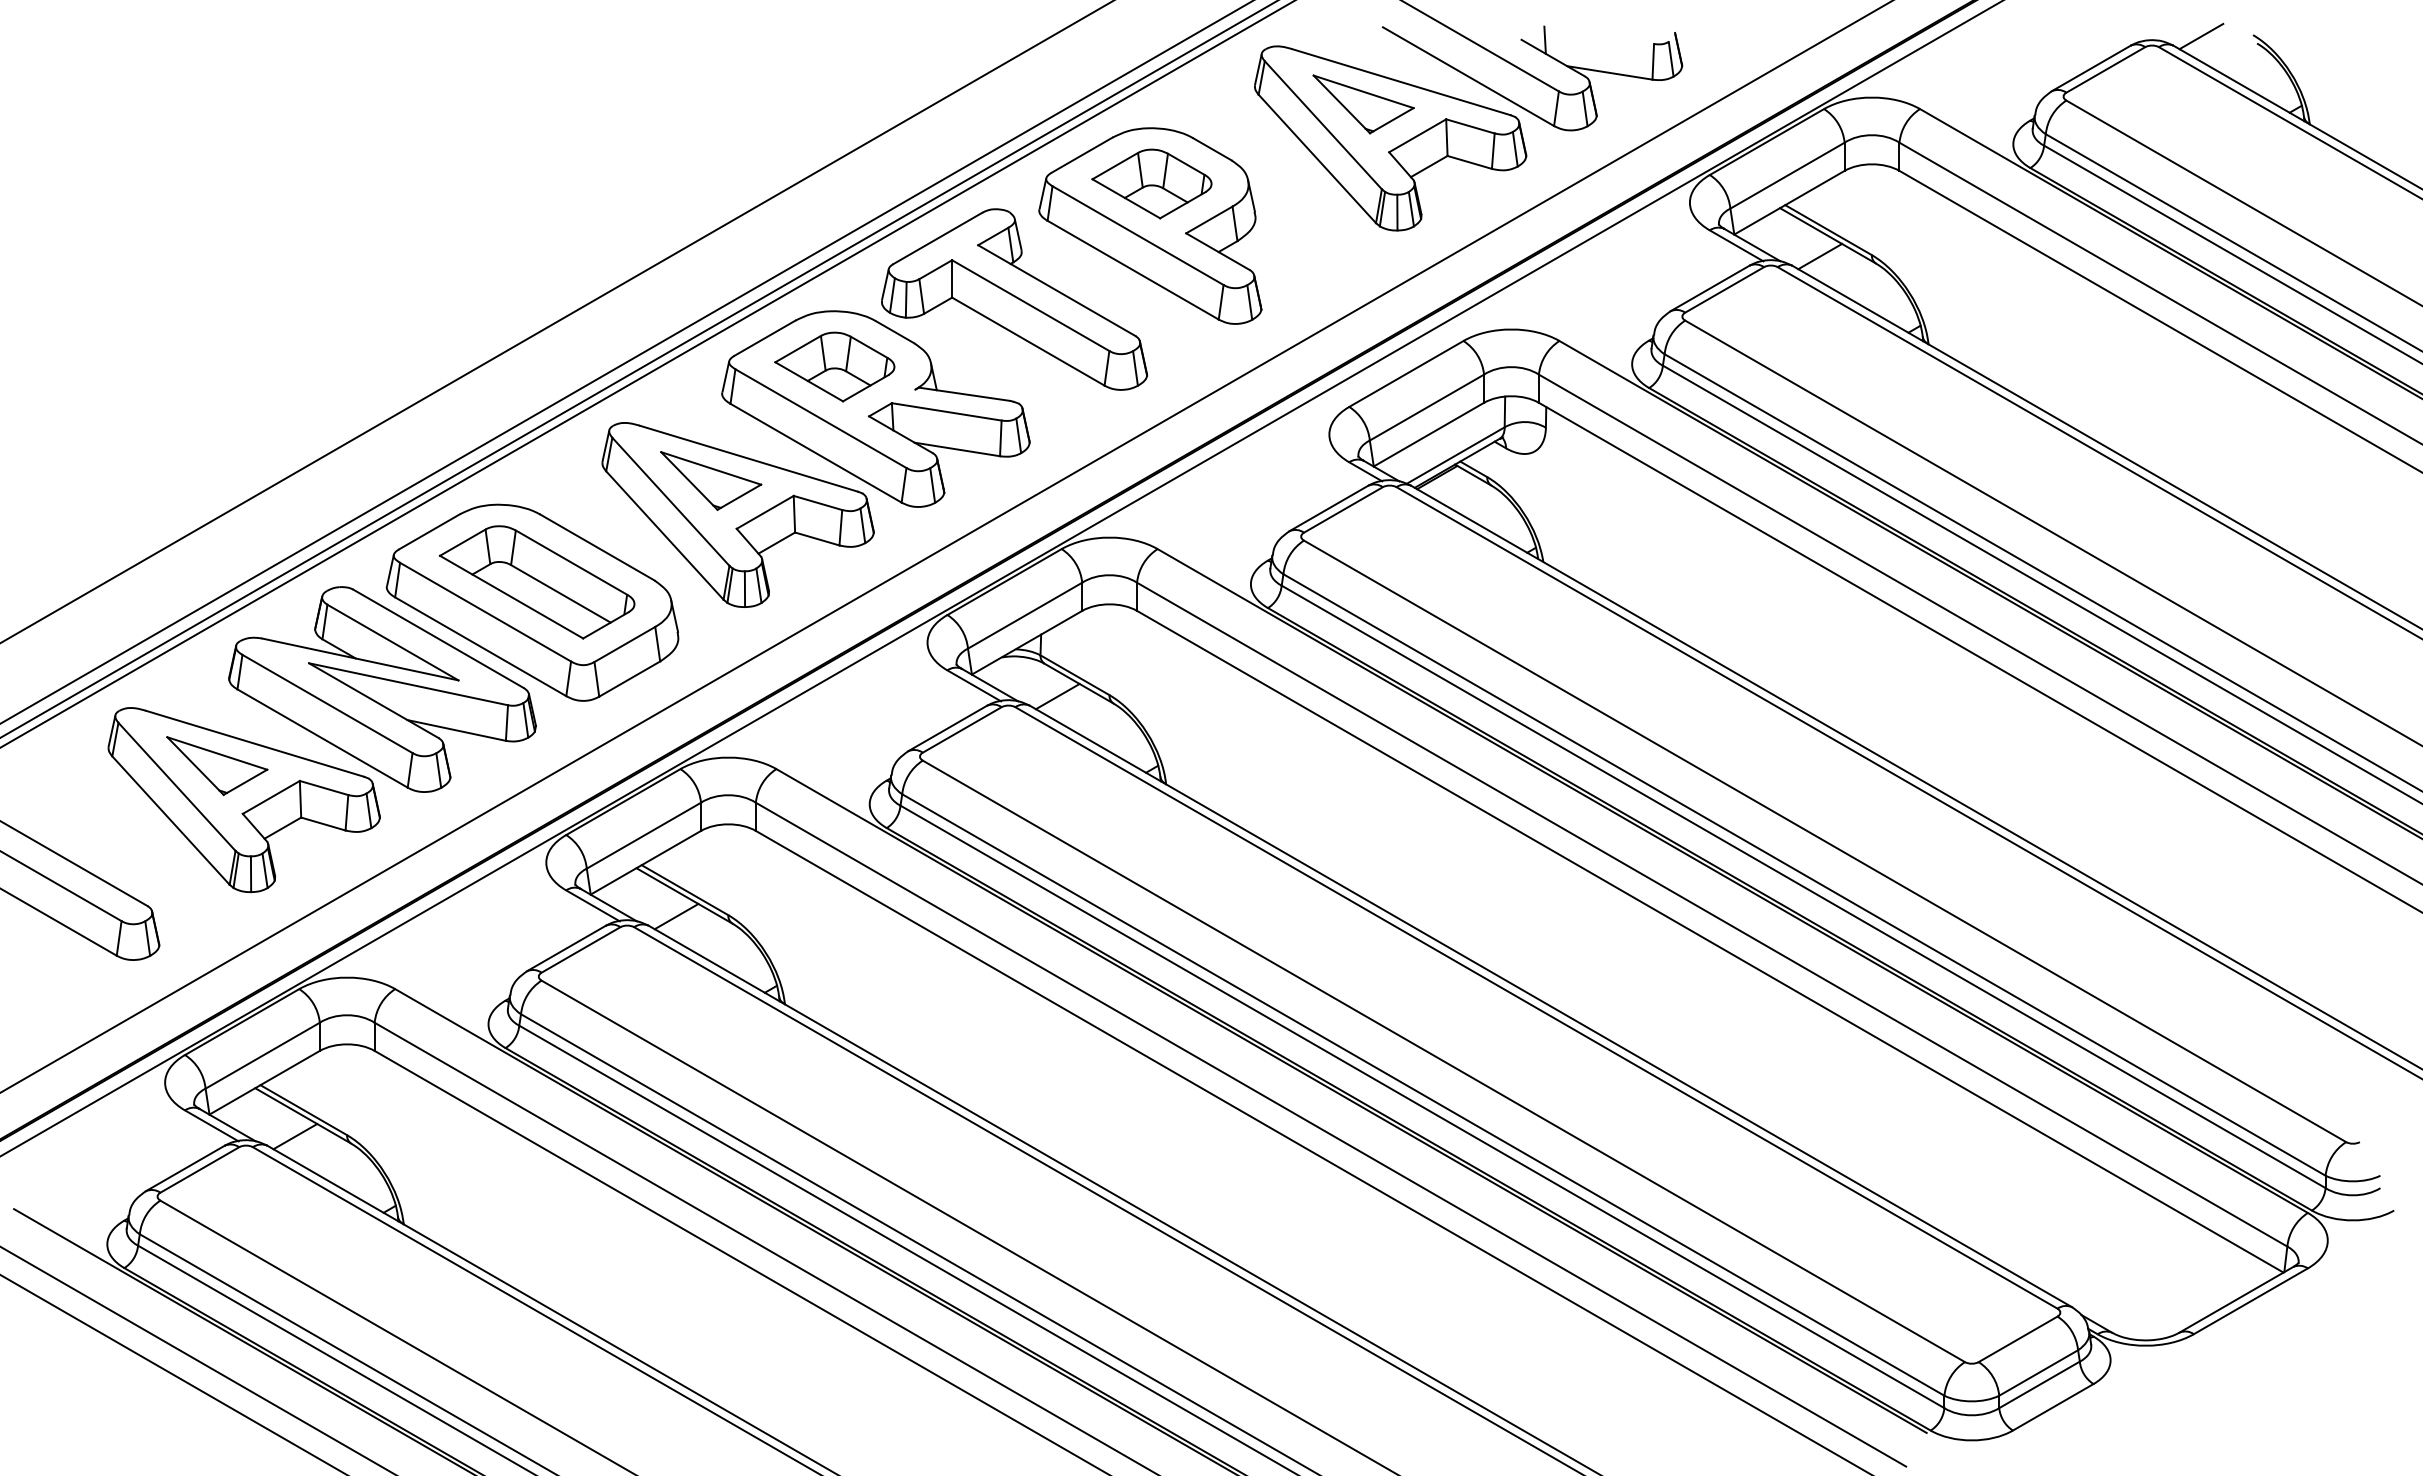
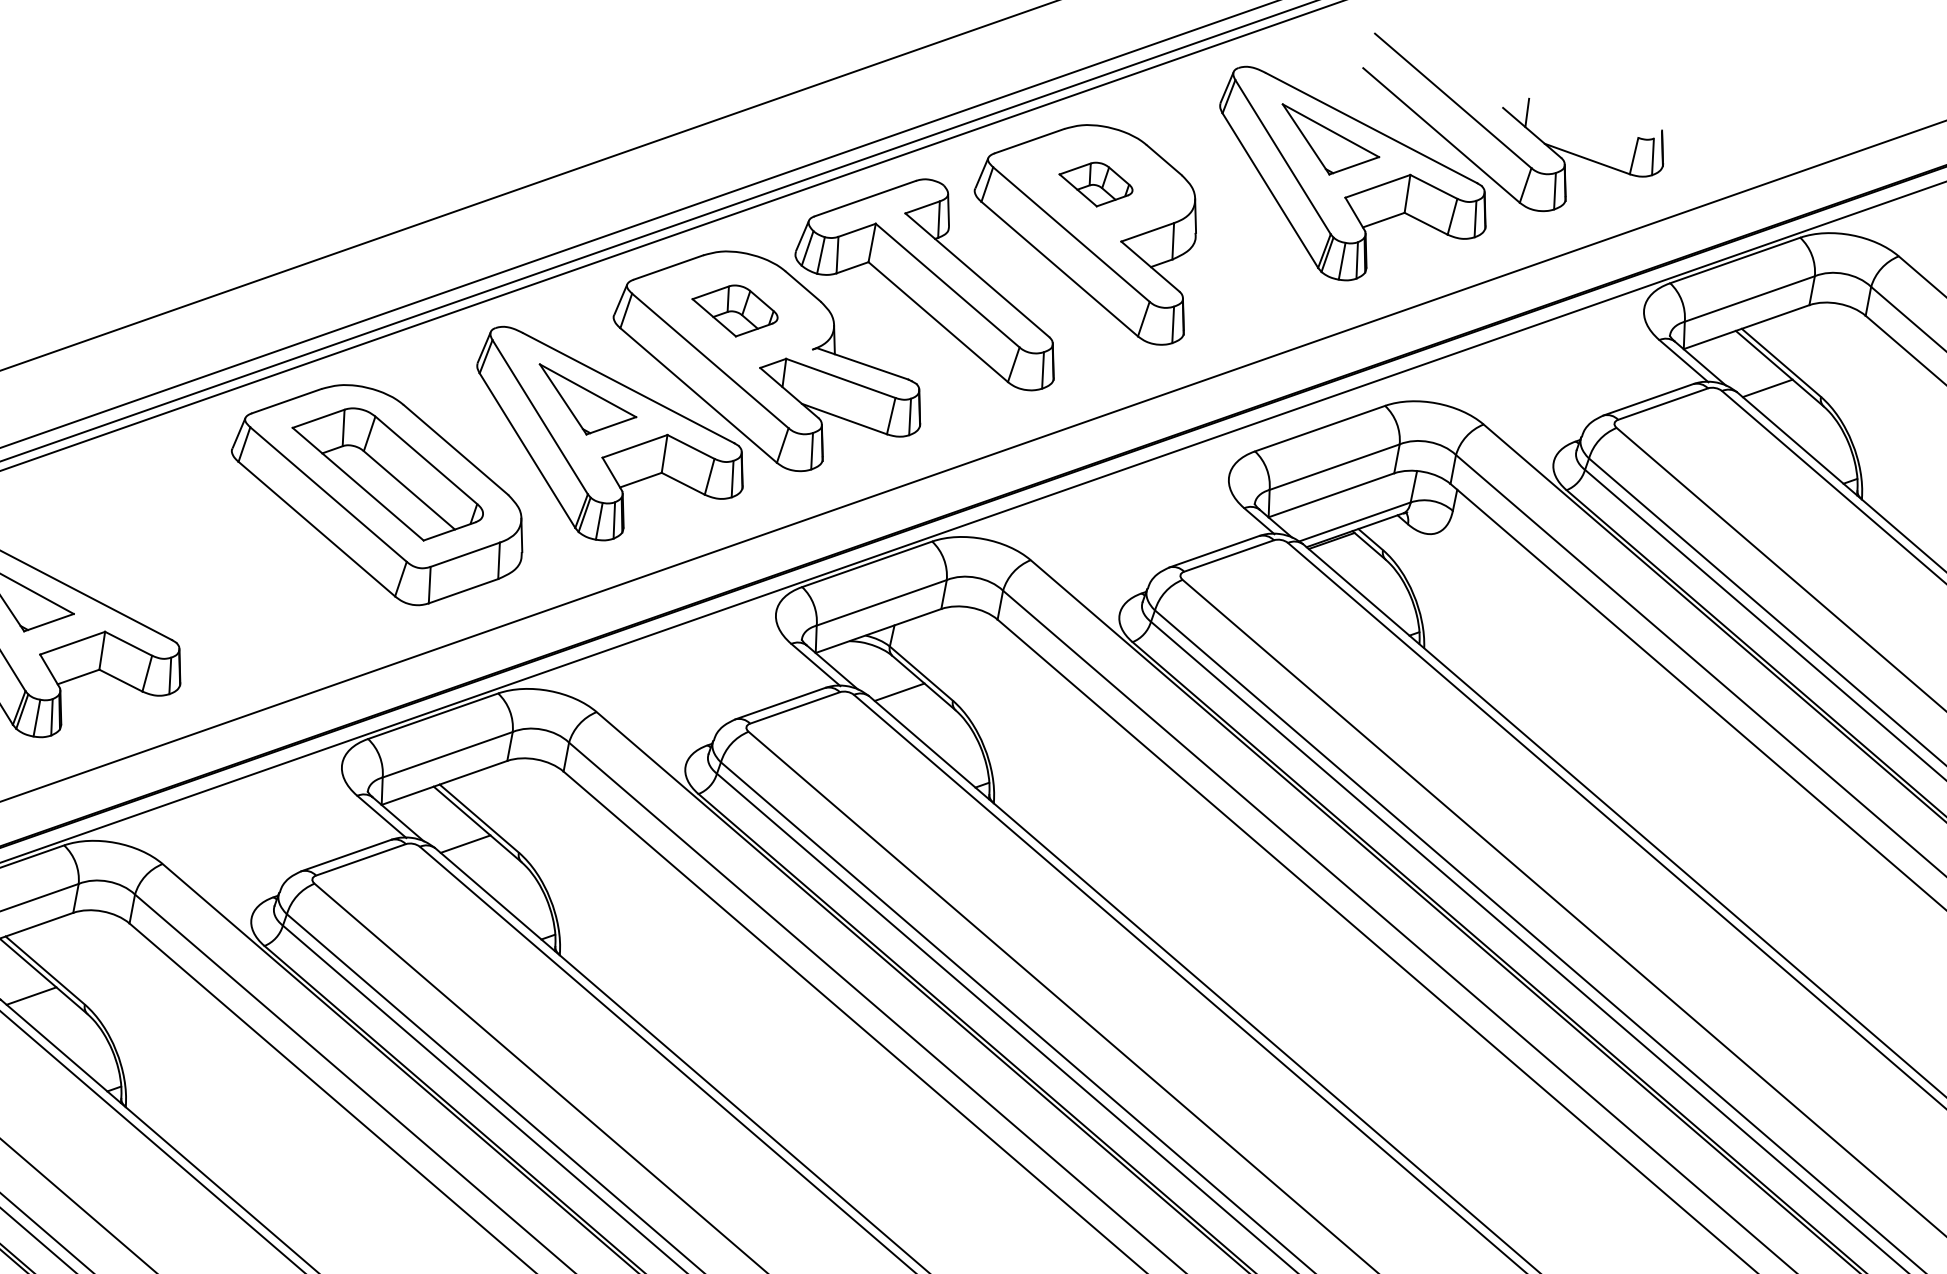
part: (1151, 183) -> (1095, 183), size x0.6
part: (834, 366) -> (734, 310), size x0.7
part: (382, 689) -> (207, 553), removed

